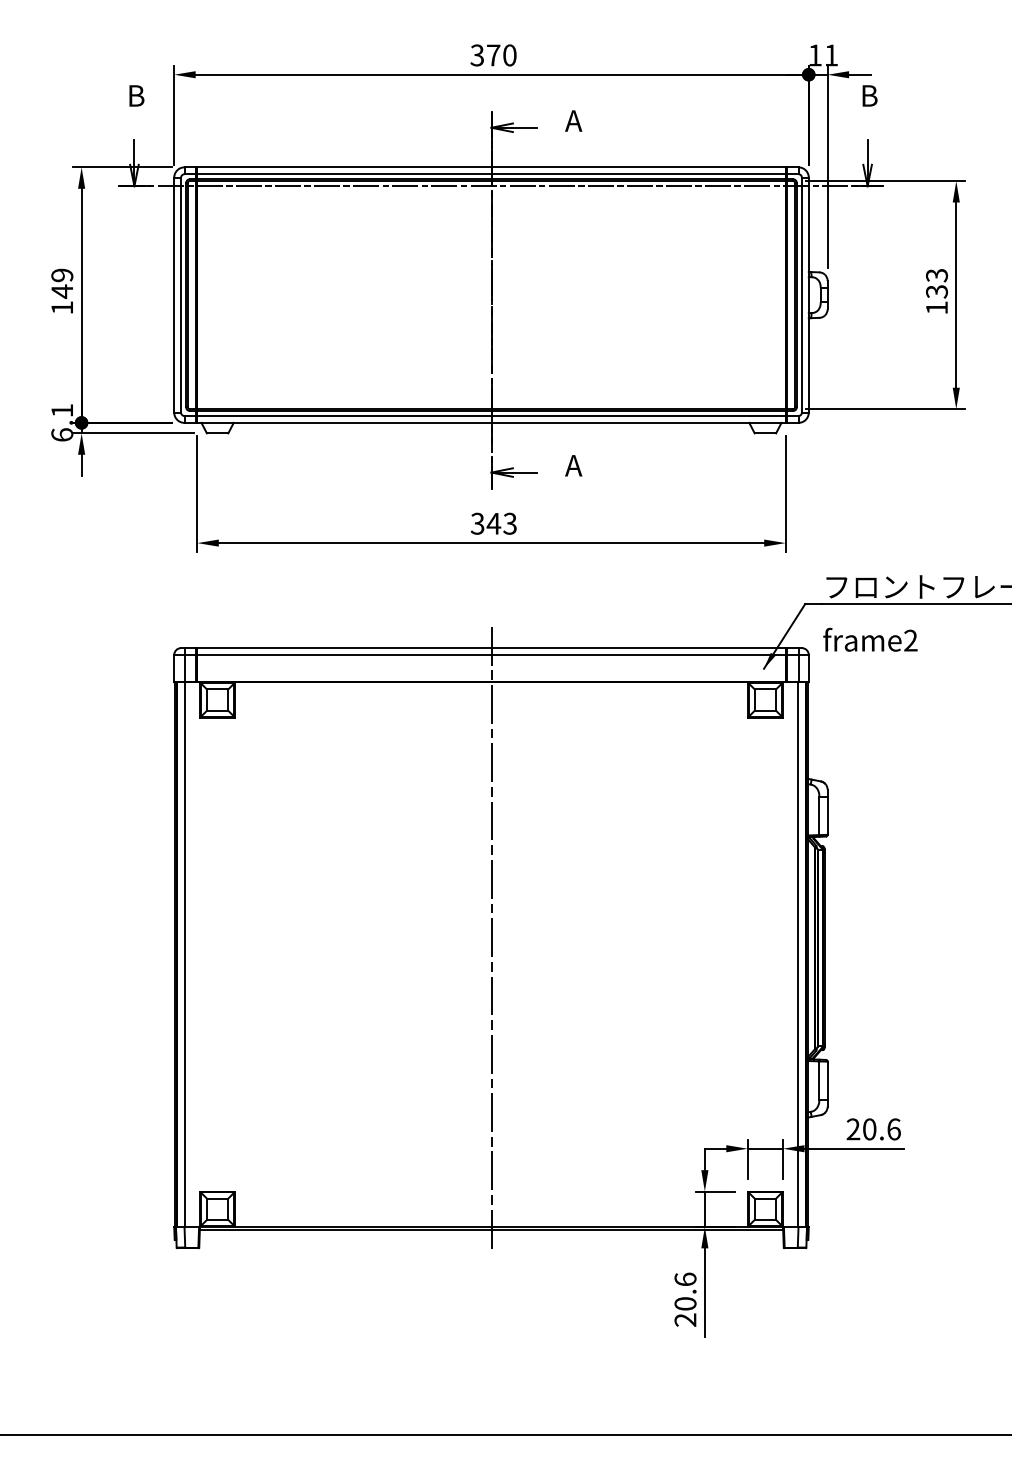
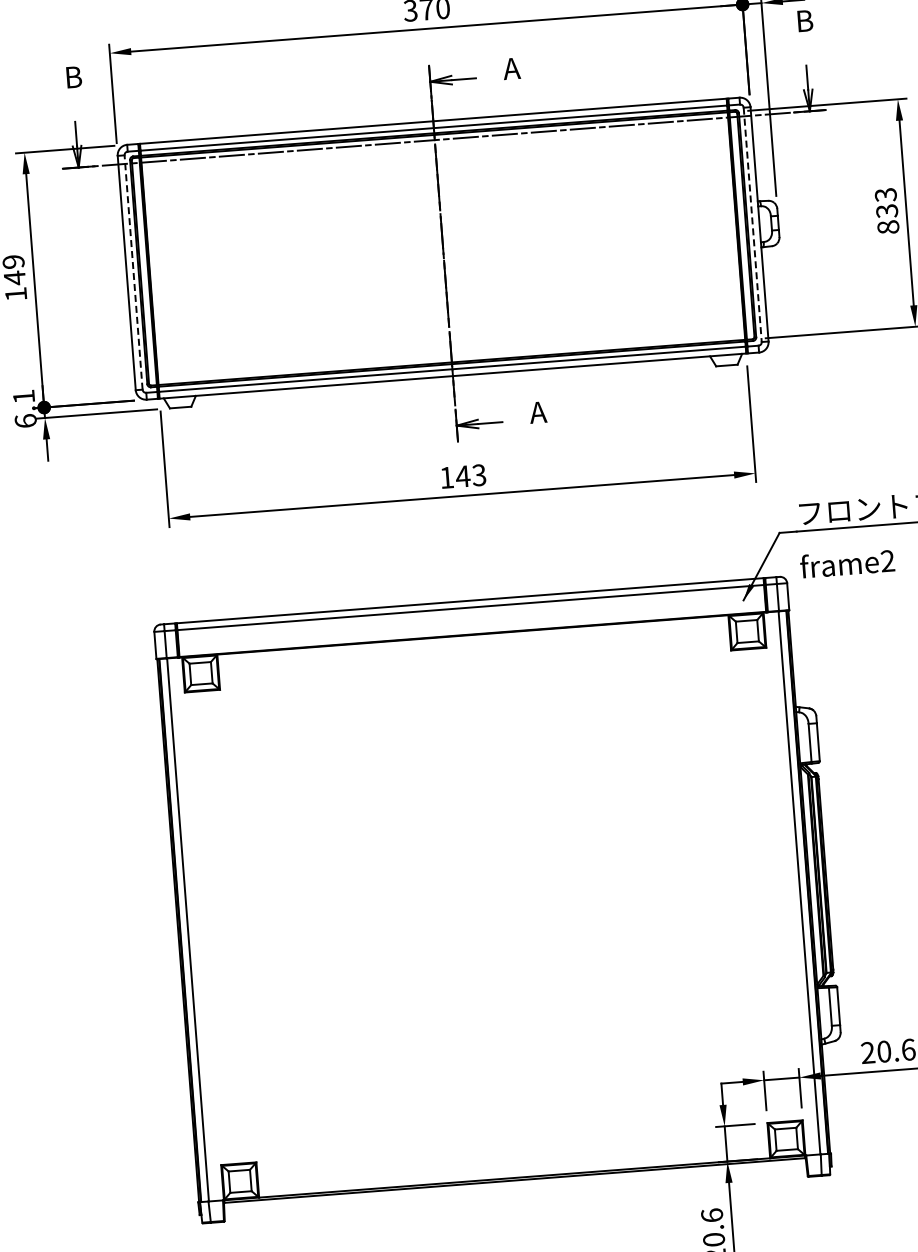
line: (181, 294) -> (133, 271), solid -> dashed
line: (801, 295) -> (752, 225), solid -> dashed
text: (936, 307) -> (887, 226), 133 -> 833
text: (477, 523) -> (446, 477), 343 -> 143
line: (491, 938) -> (492, 890), removed

